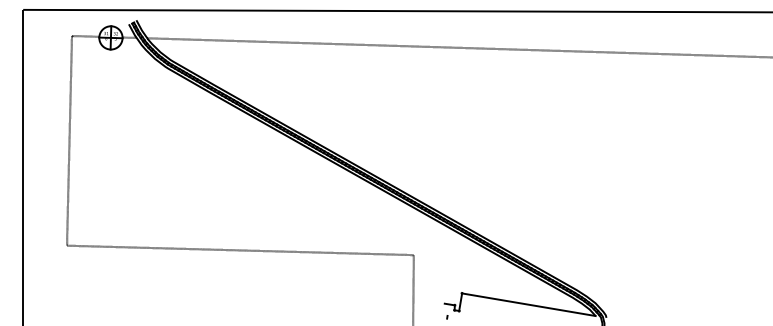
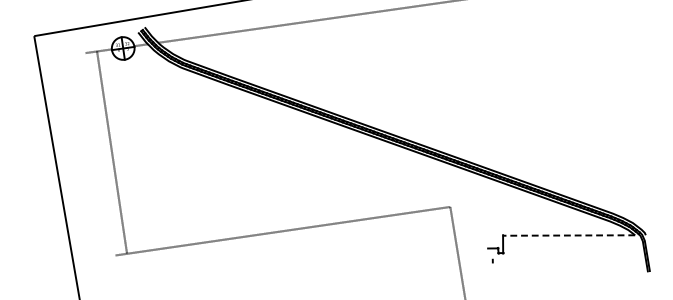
line: (69, 140) -> (111, 151), moved
line: (528, 304) -> (568, 235), solid -> dashed

